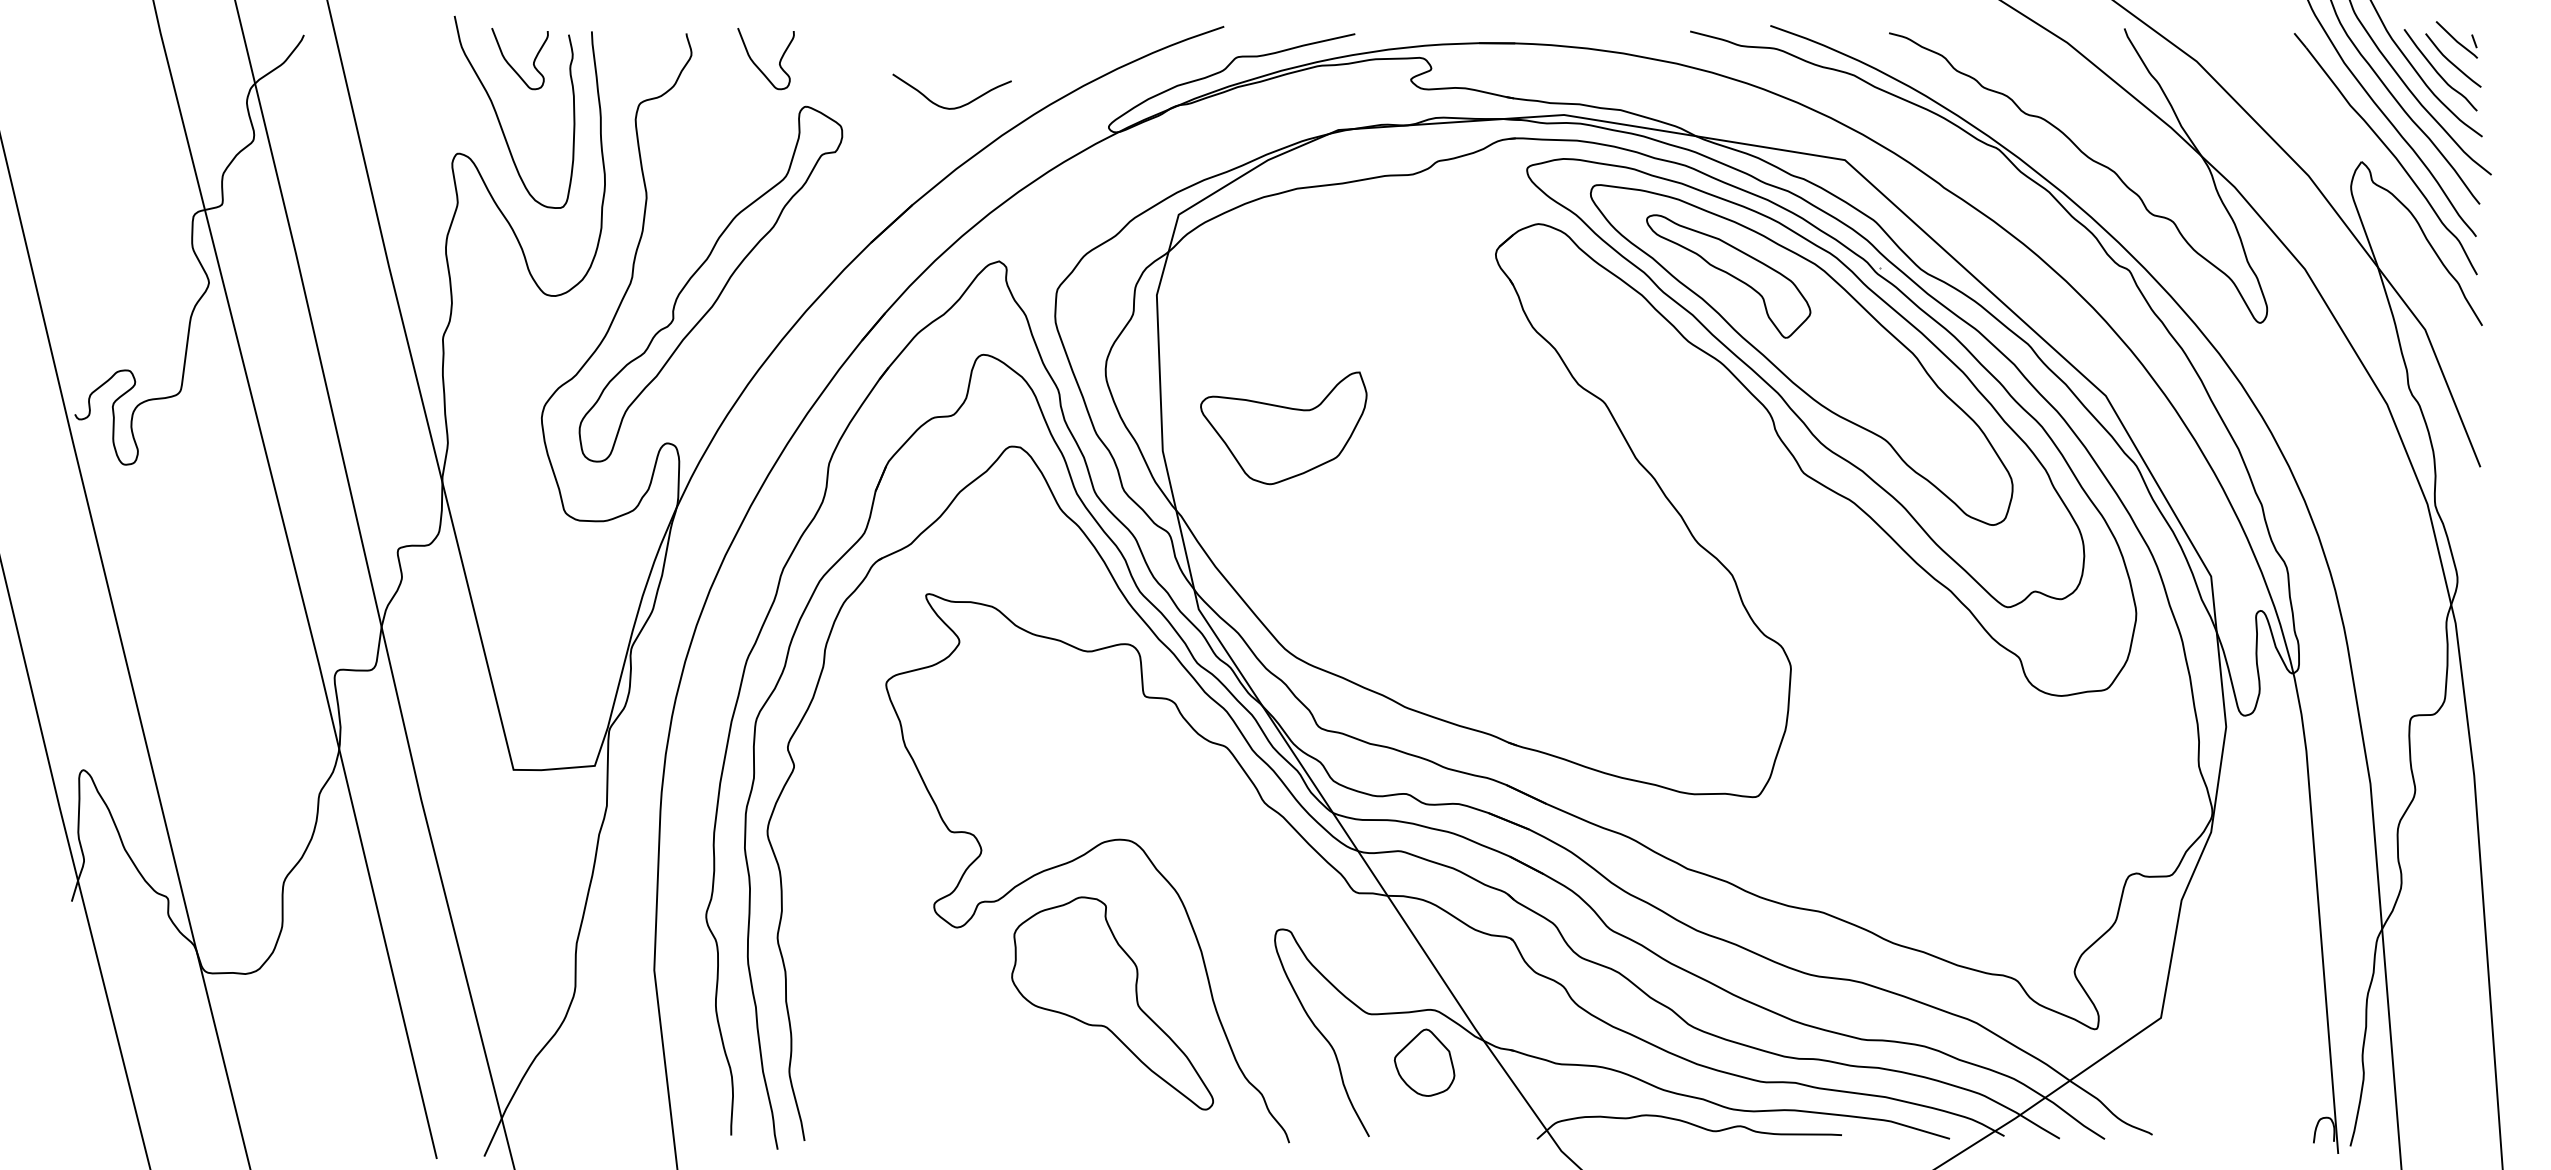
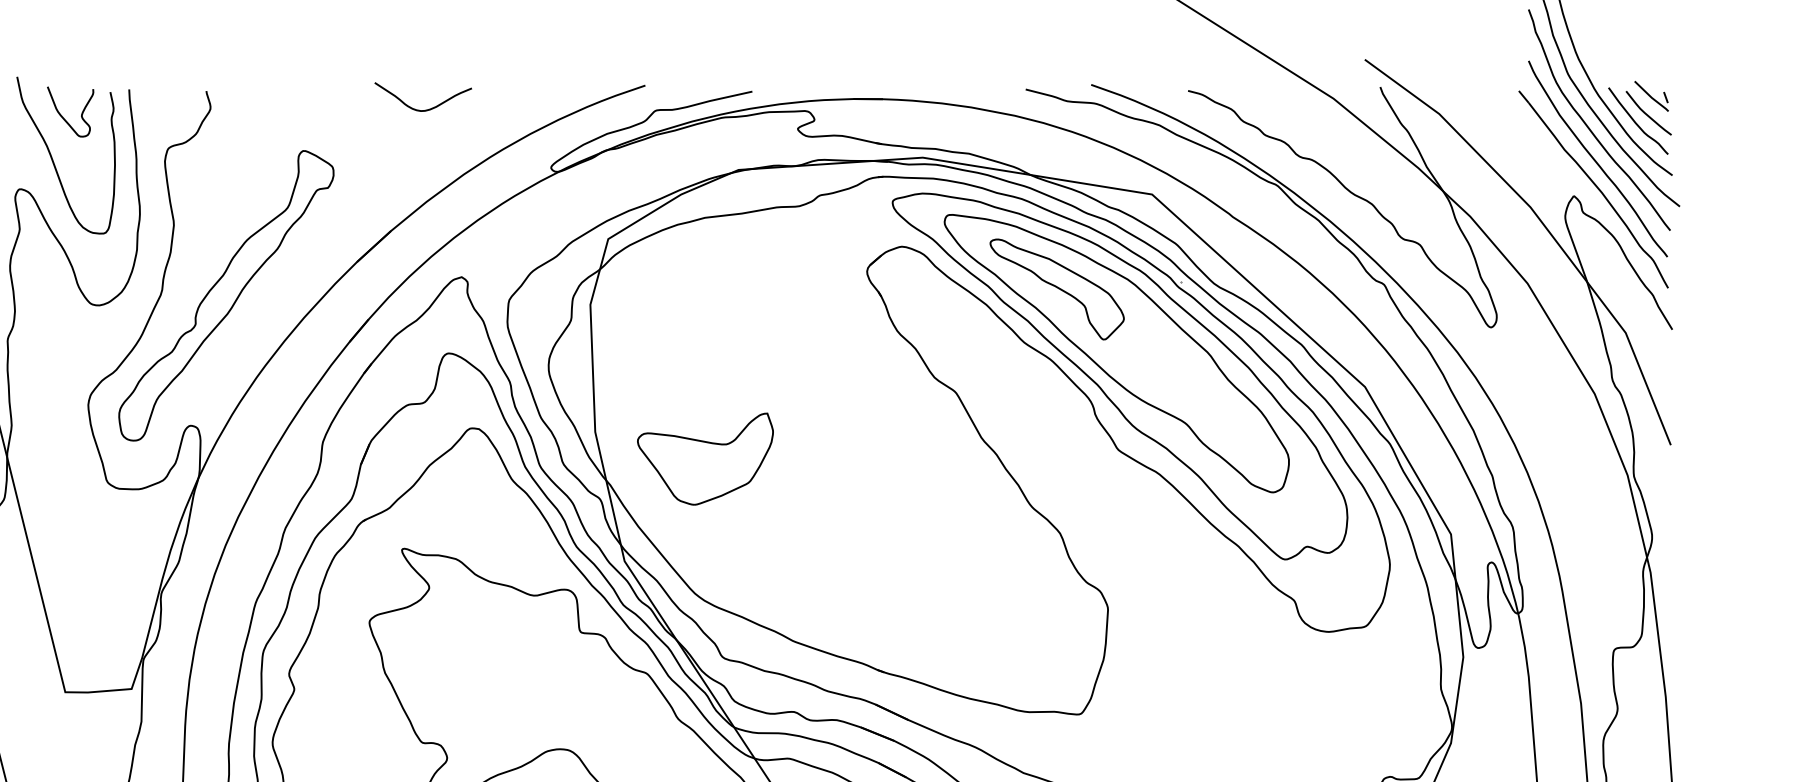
curve: (758, 66) -> (265, 118), removed
curve: (951, 107) -> (422, 109), moved
part: (1283, 428) -> (705, 459), moved

